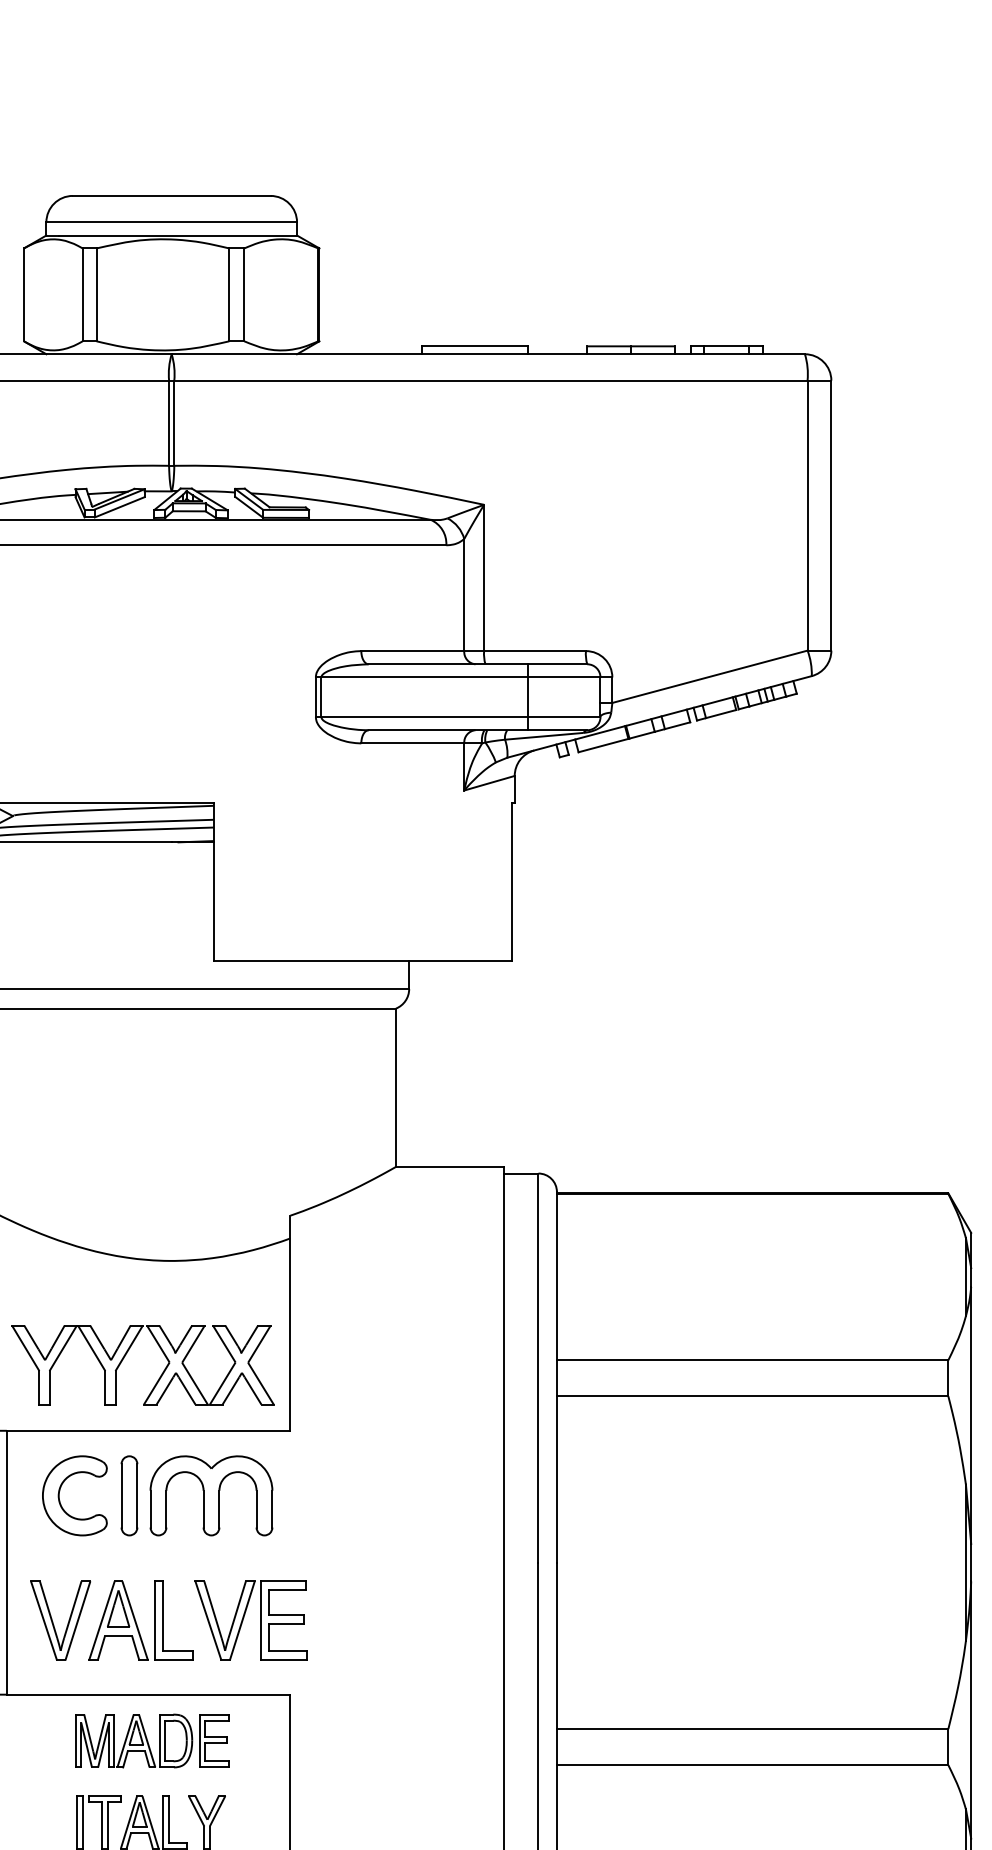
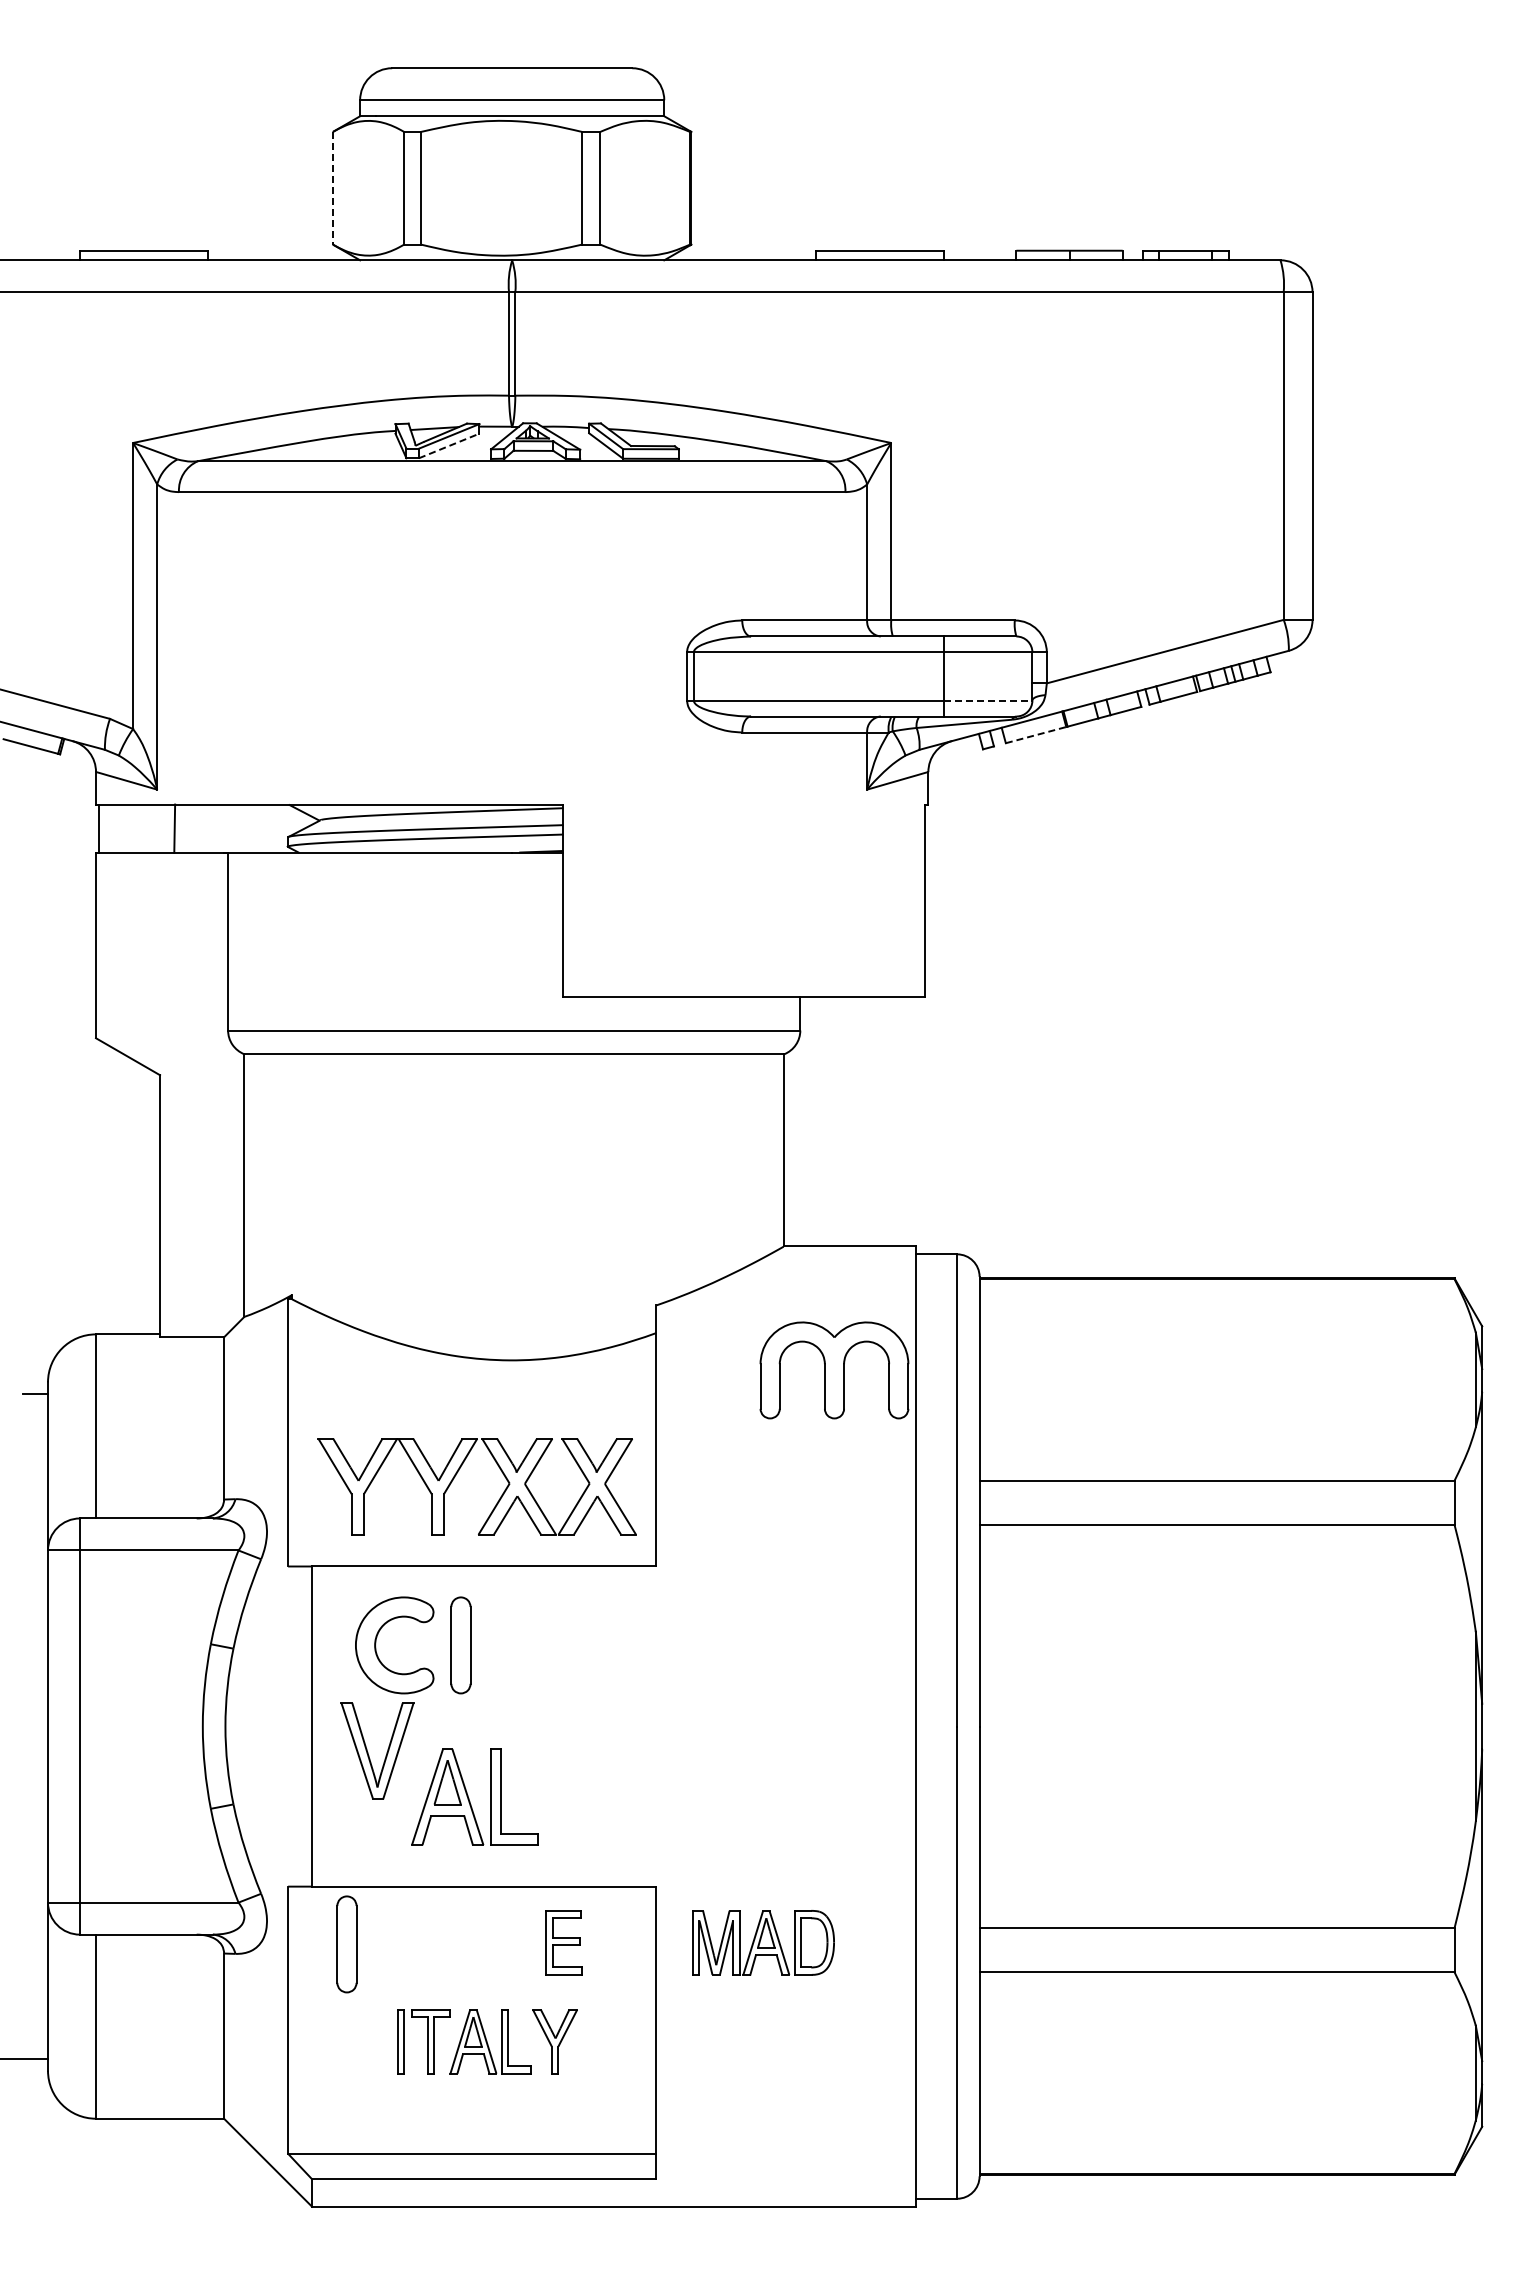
line: (23, 295) -> (332, 188), solid -> dashed
line: (120, 507) -> (449, 446), solid -> dashed
line: (564, 717) -> (988, 700), solid -> dashed
line: (603, 745) -> (1036, 734), solid -> dashed
part: (211, 1495) -> (834, 1370), moved
part: (244, 1617) -> (600, 1792), removed
part: (53, 1622) -> (368, 1752), moved
part: (134, 1740) -> (763, 1942), moved
part: (35, 1742) -> (346, 1944), added

